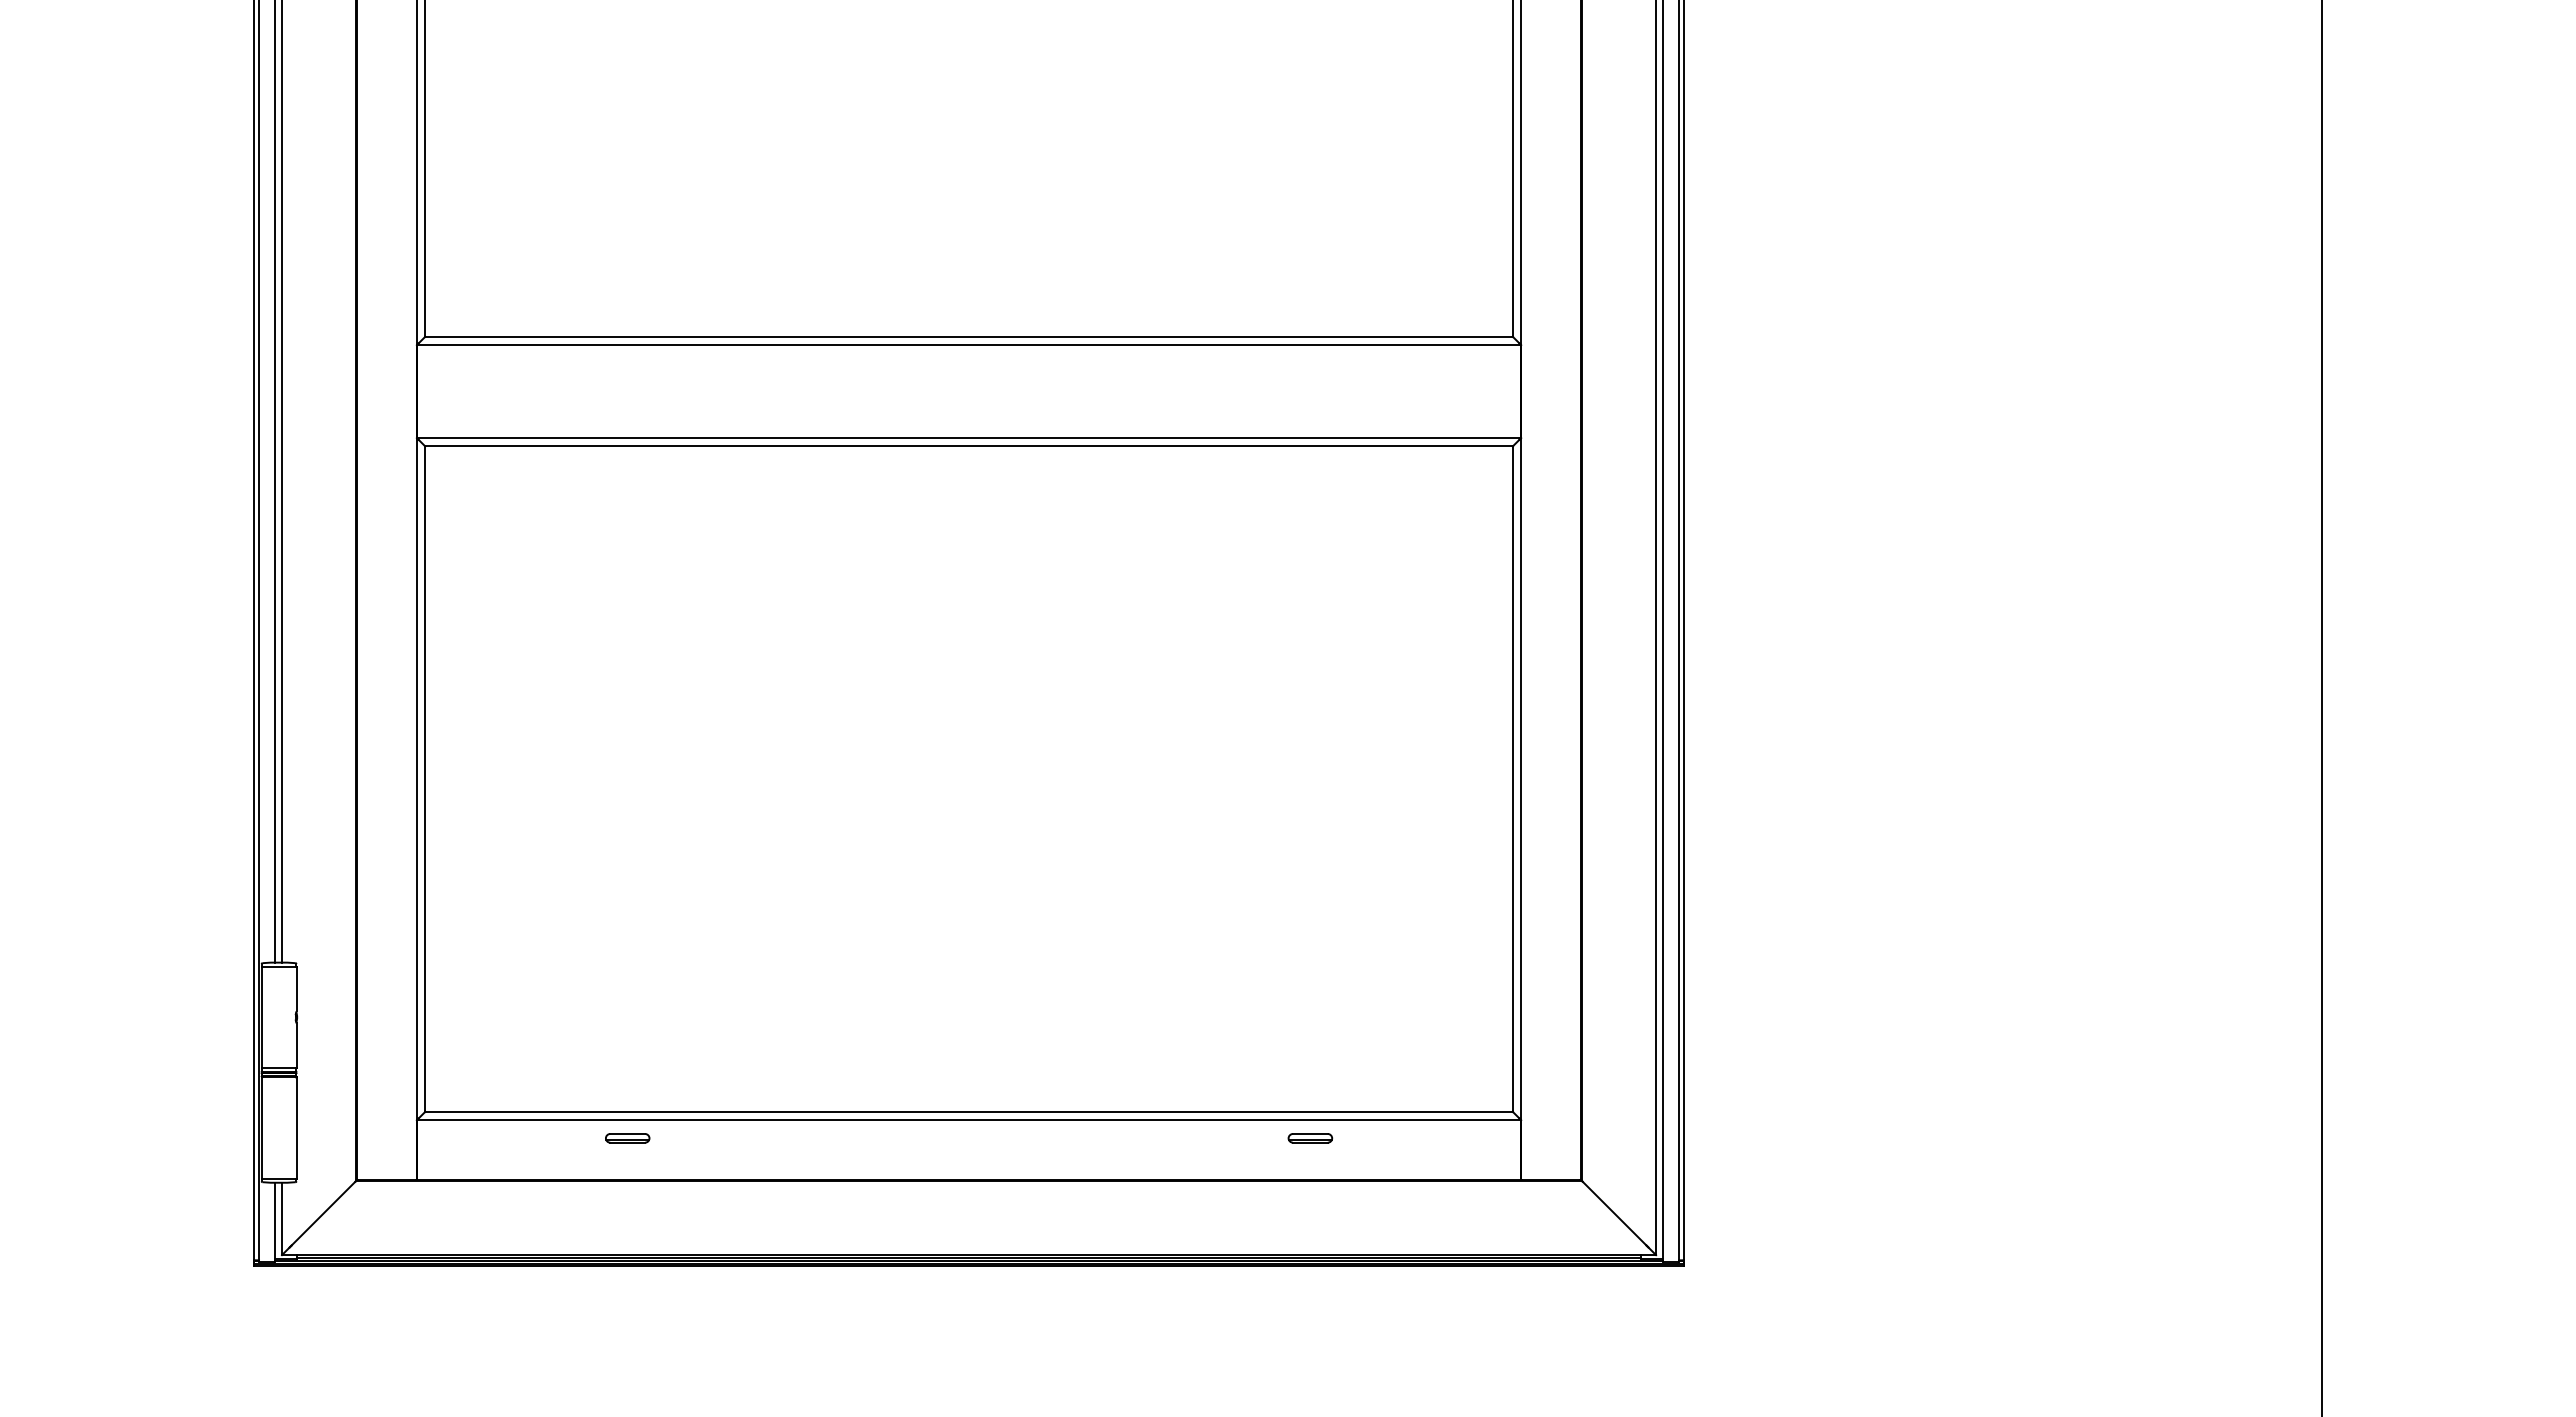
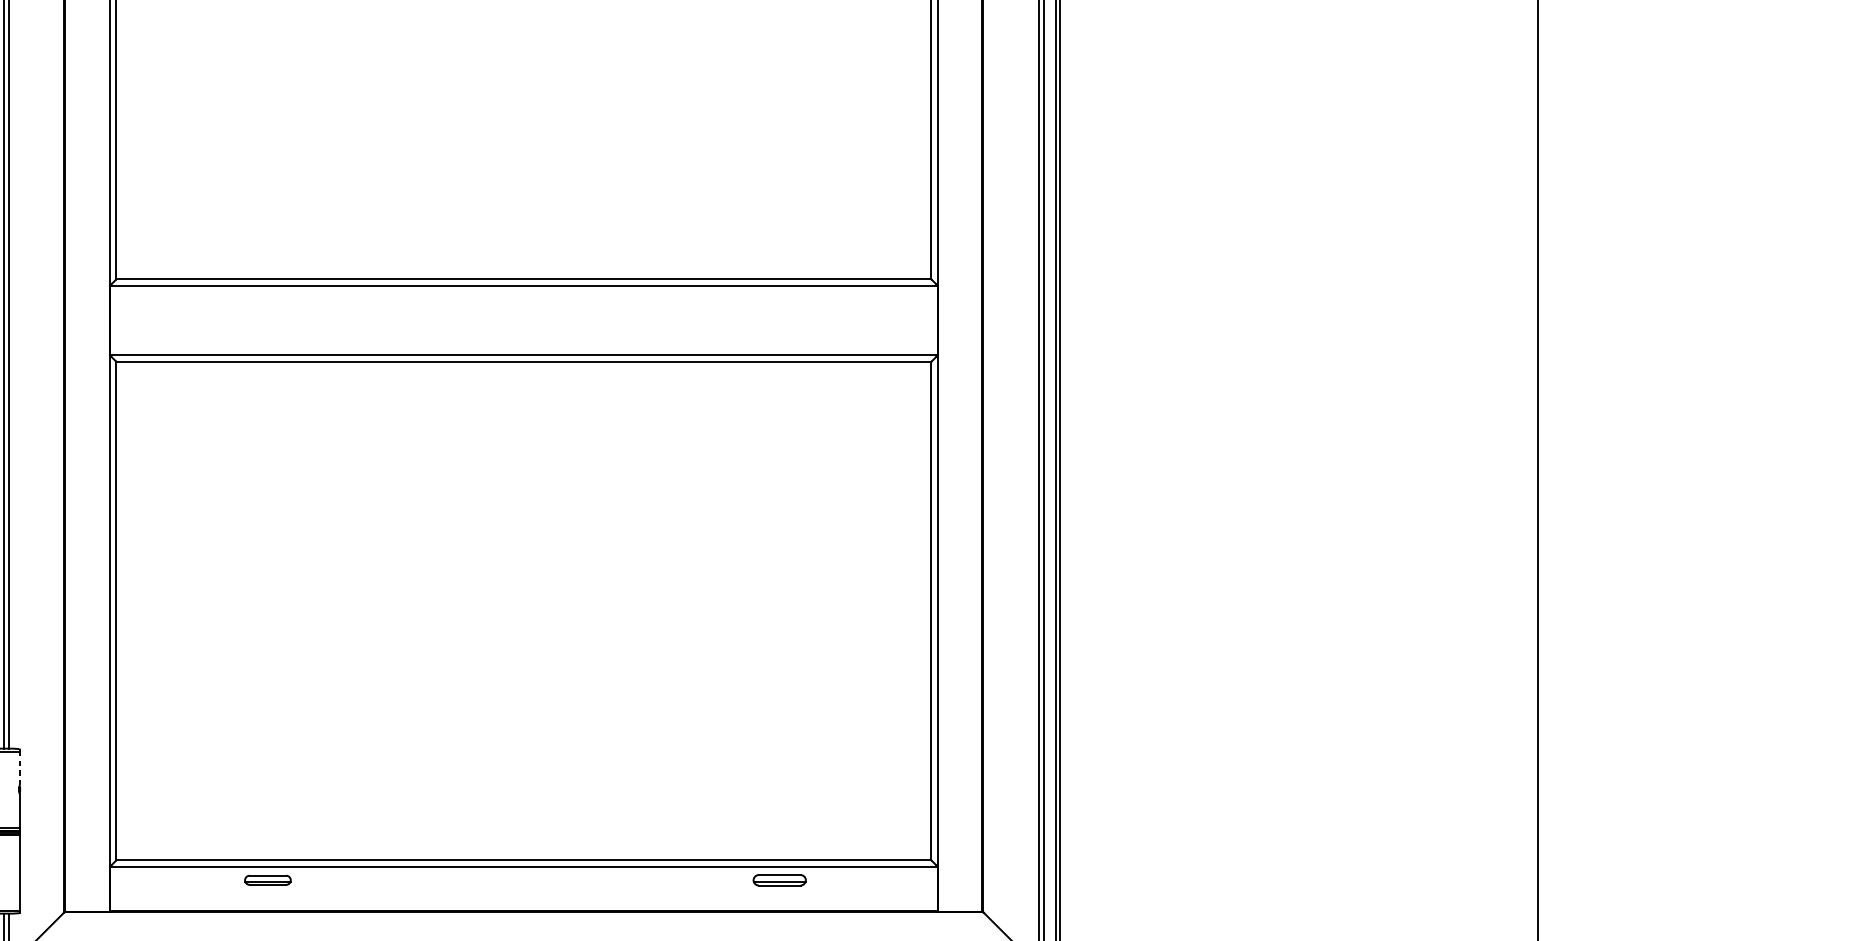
line: (296, 988) -> (19, 768), solid -> dashed
part: (627, 1138) -> (267, 880), size x1.4
part: (1310, 1138) -> (779, 880), size x1.6

